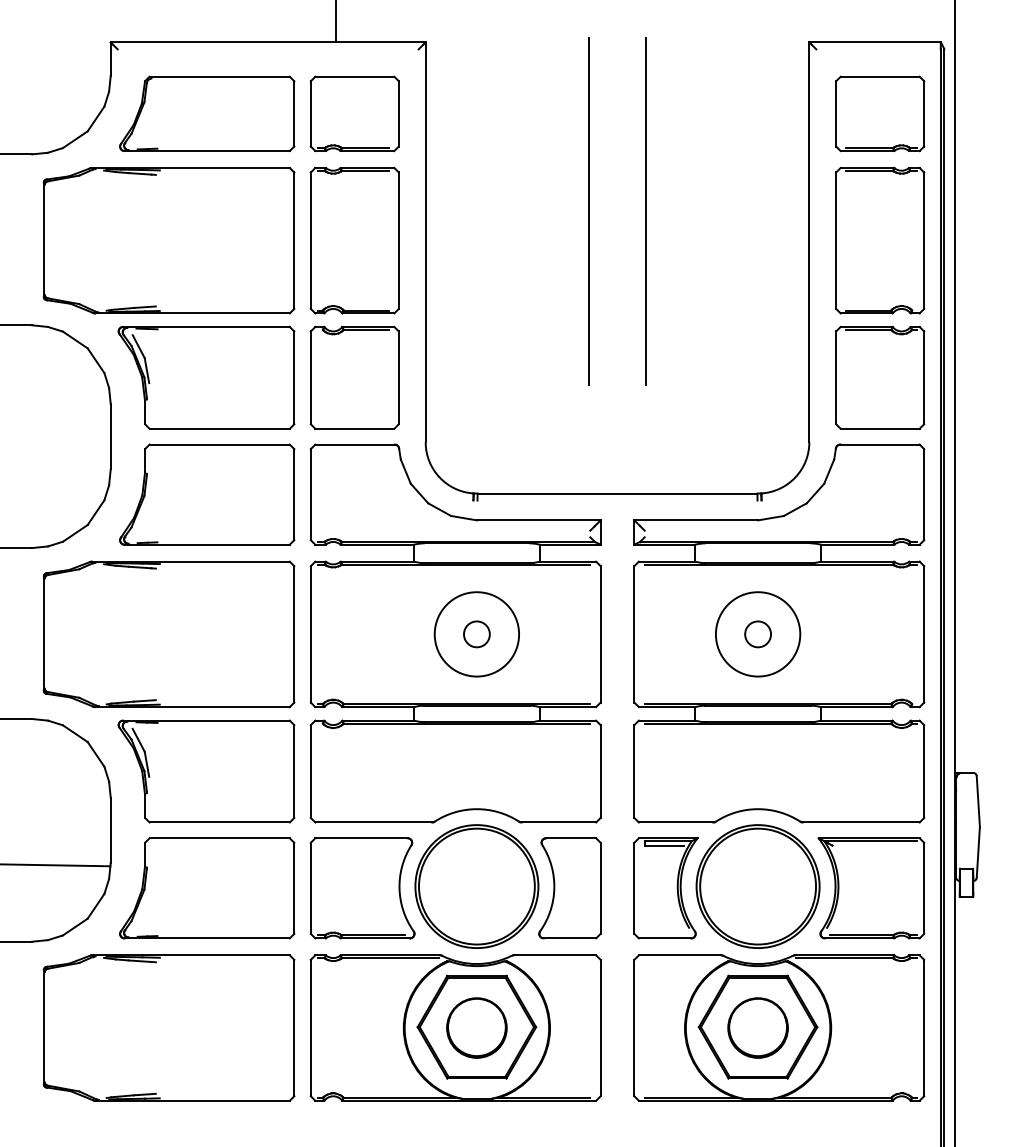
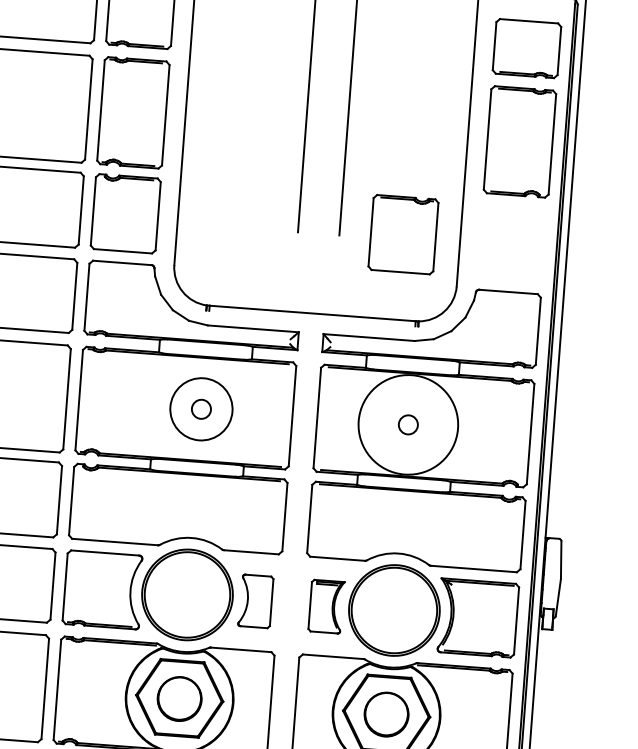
part: (880, 377) -> (403, 234), moved
circle: (757, 634) -> (407, 424), size x1.6
part: (569, 888) -> (255, 601), size x0.7
part: (665, 888) -> (326, 606), size x0.7

